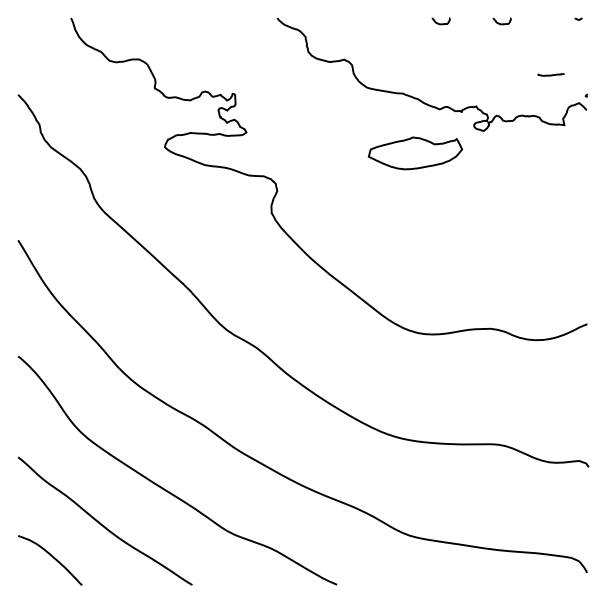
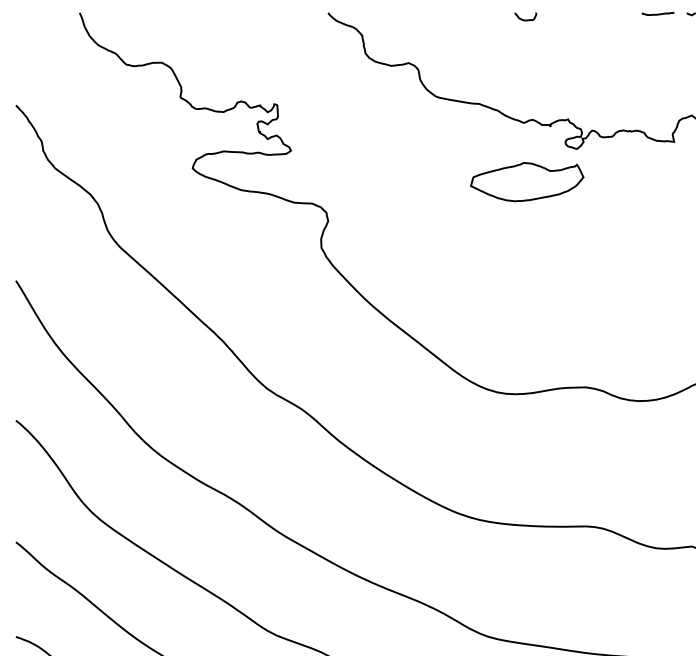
curve: (501, 23) -> (598, 19), removed
curve: (550, 74) -> (657, 13), moved
part: (415, 153) -> (527, 182), moved

